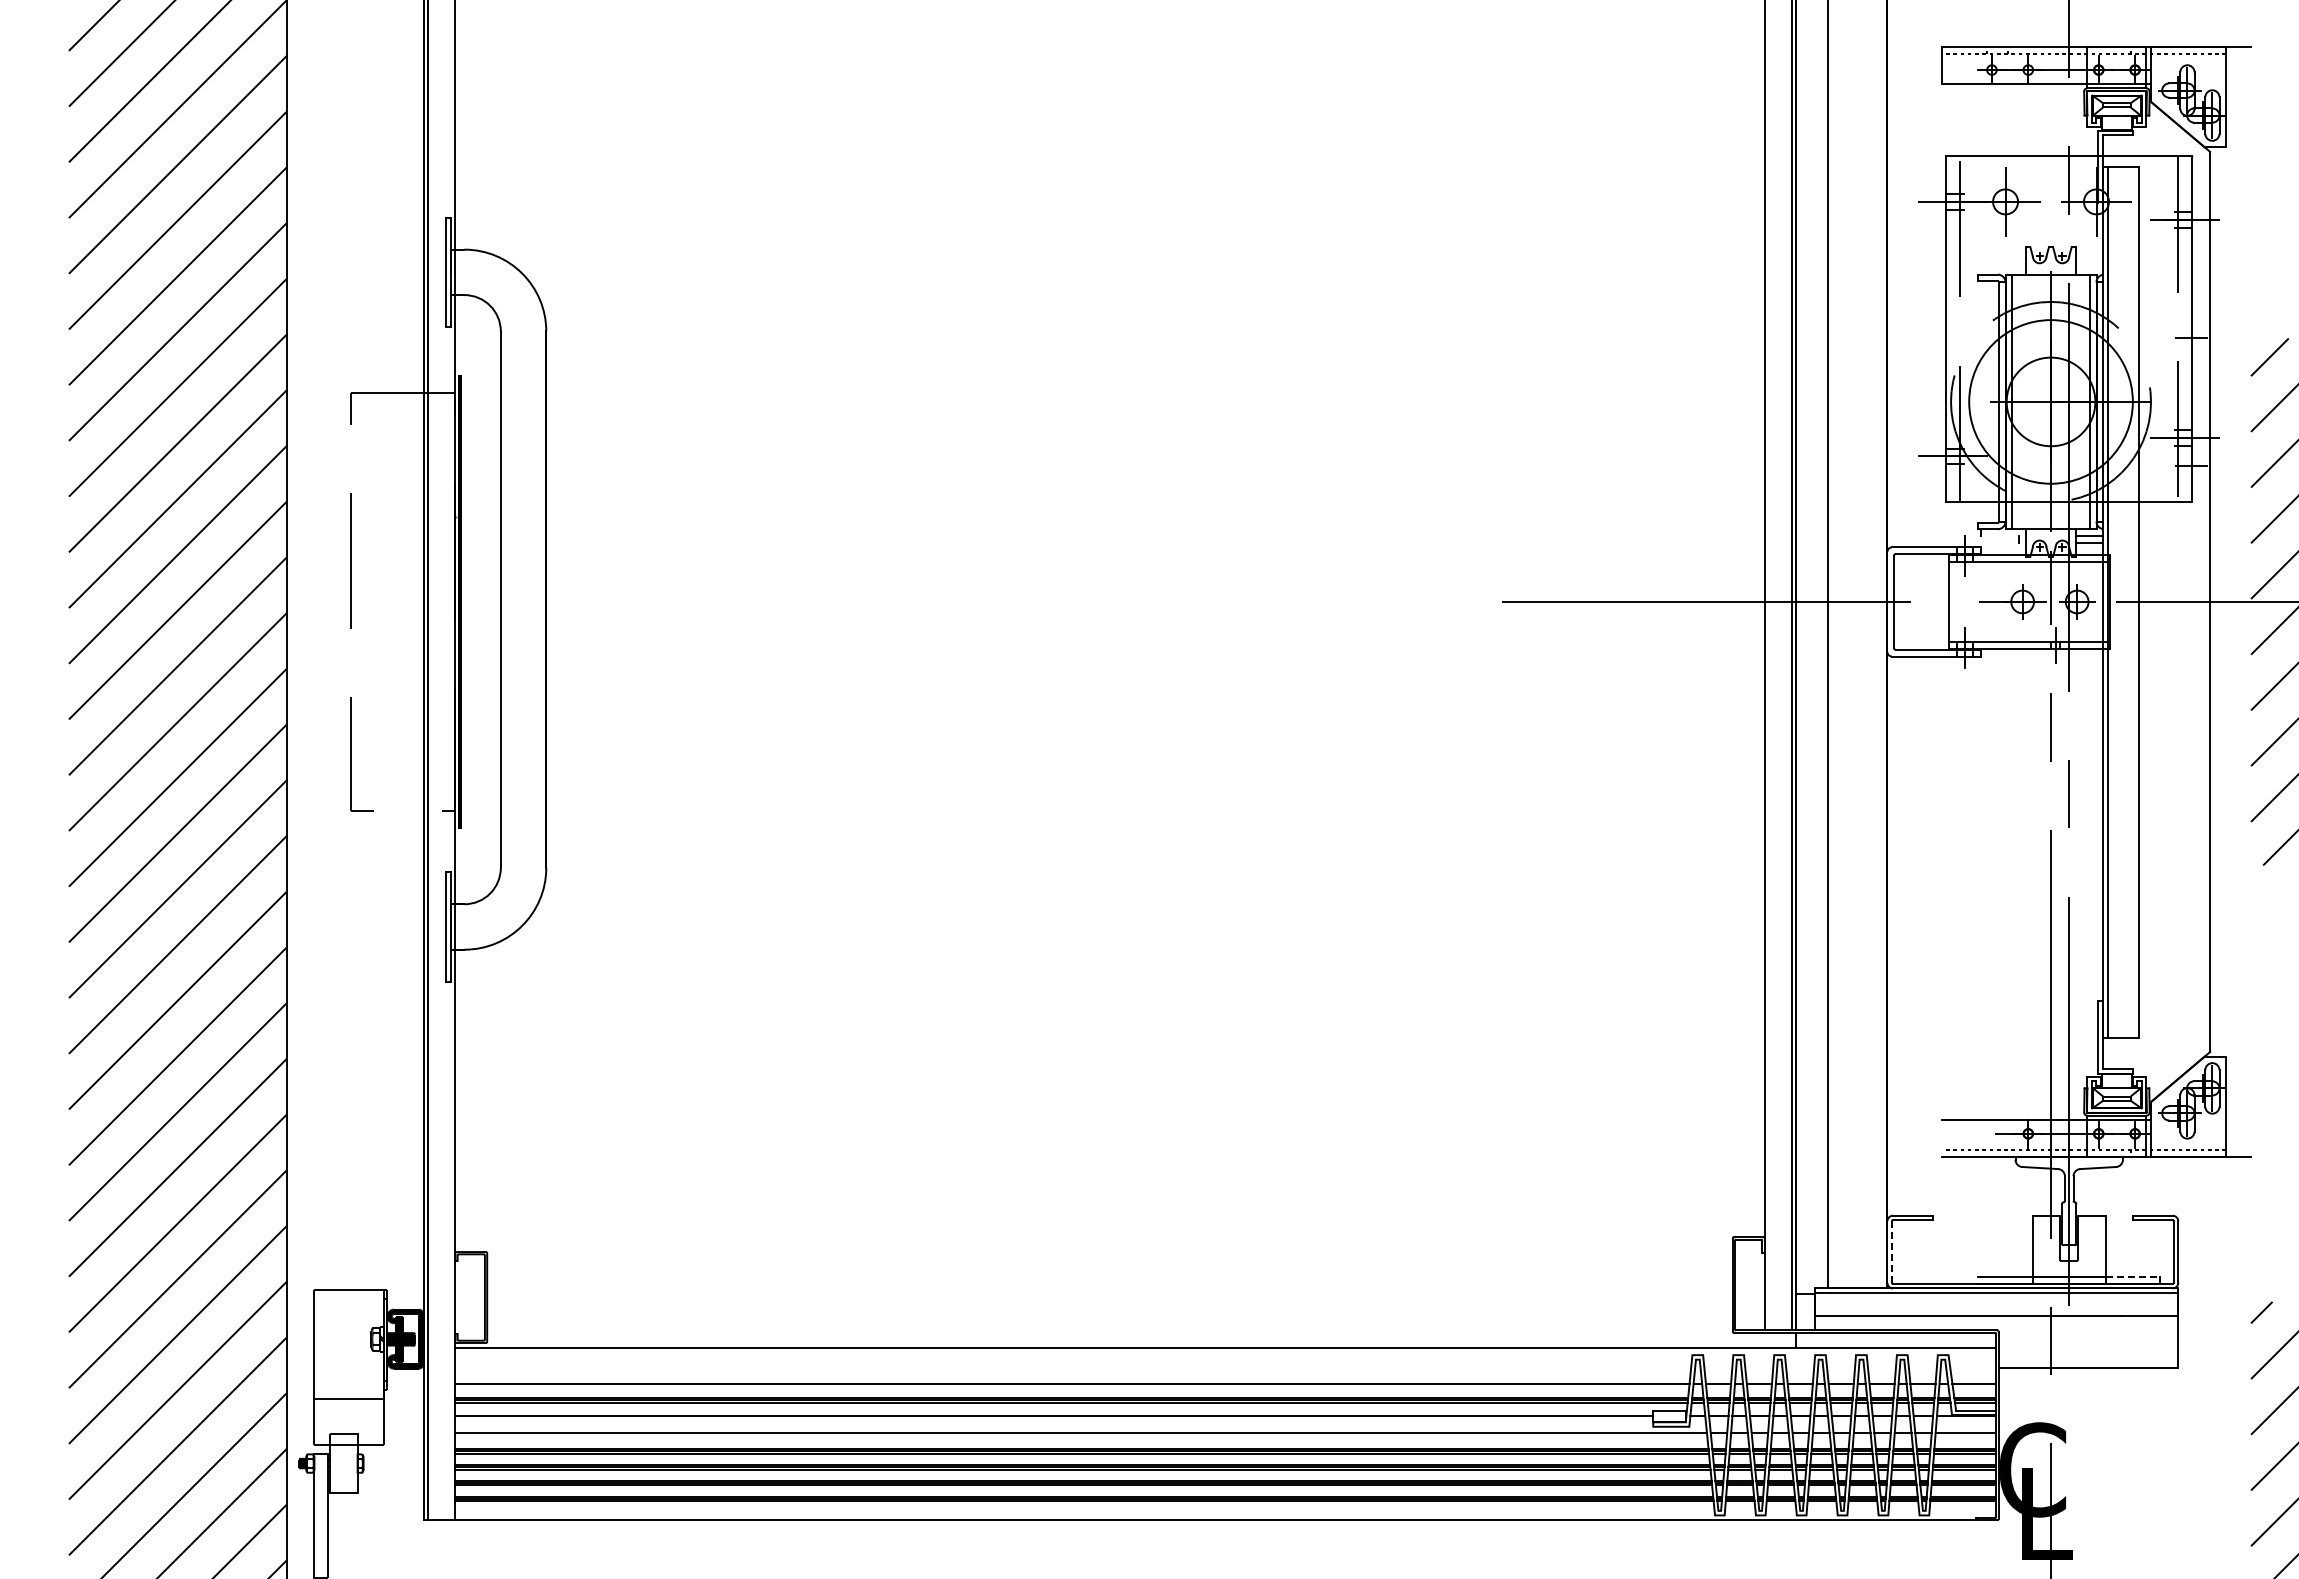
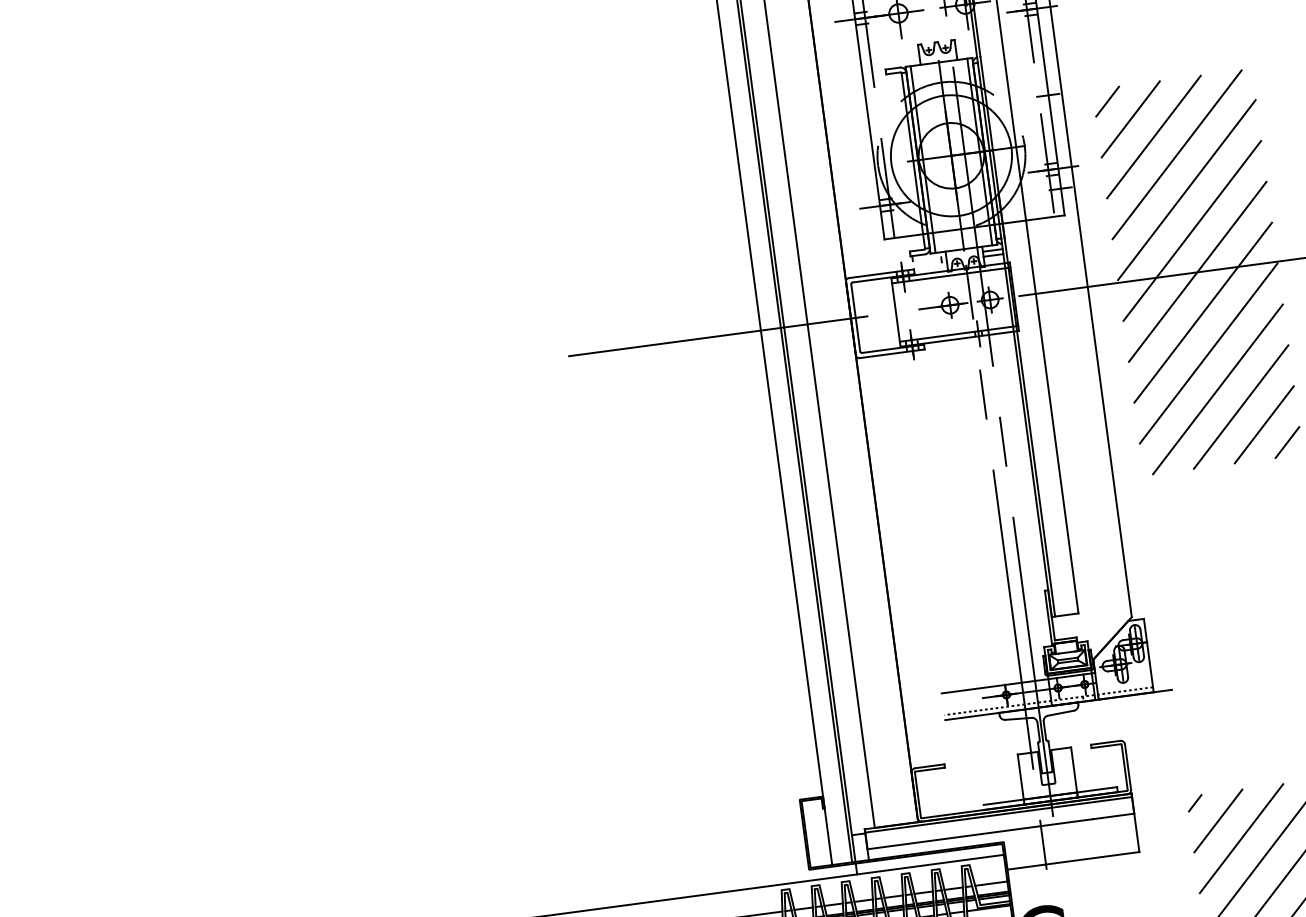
line: (1891, 1252) -> (917, 795), dashed -> solid
line: (2133, 1277) -> (1097, 790), dashed -> solid

